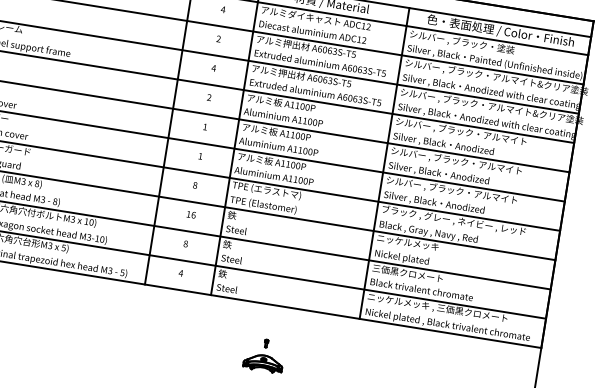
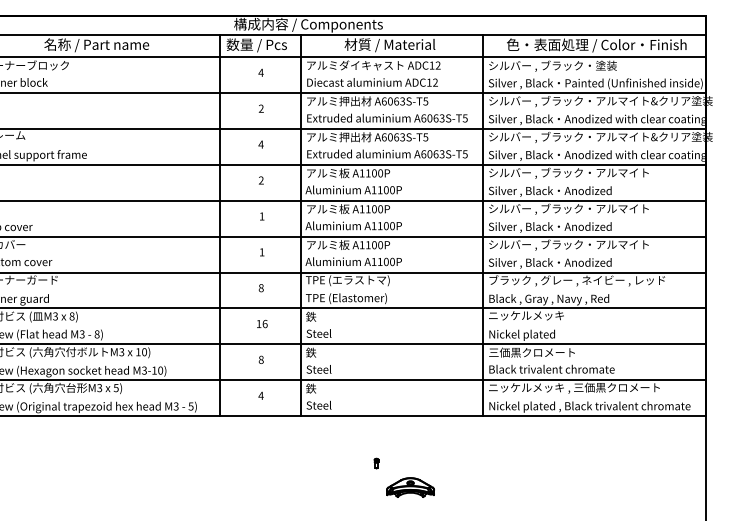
part: (263, 363) -> (410, 487), moved

